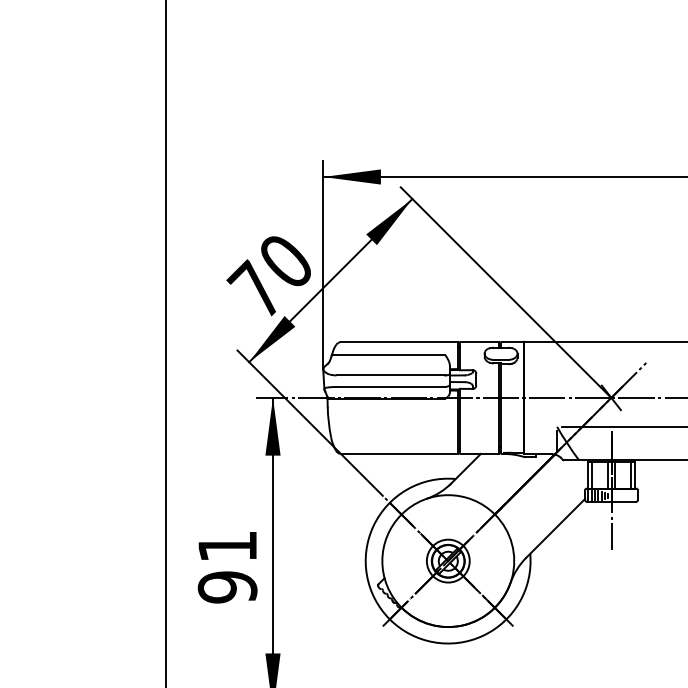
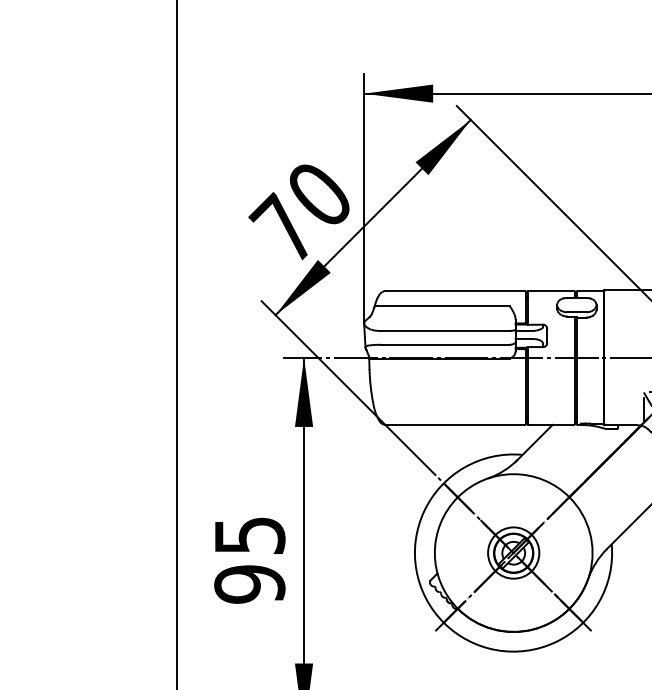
text: (227, 546) -> (249, 535), 91 -> 95

